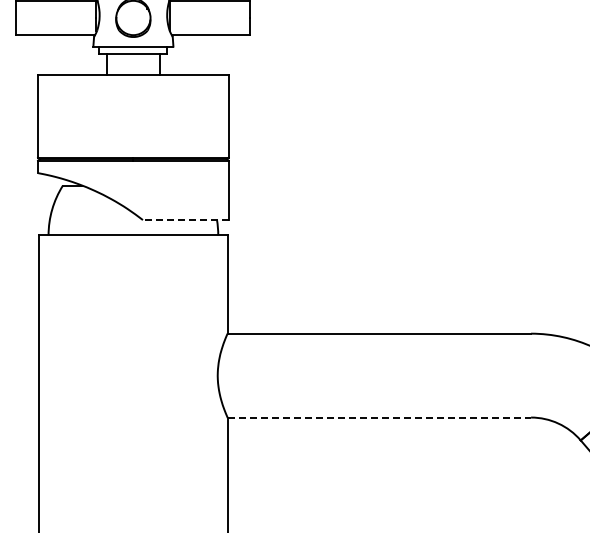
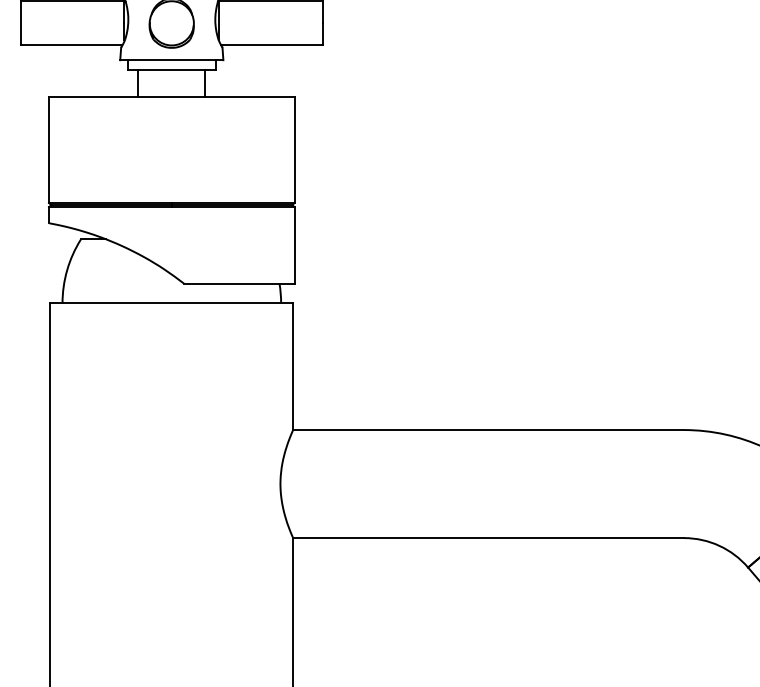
line: (185, 220) -> (238, 284), dashed -> solid
line: (379, 417) -> (488, 538), dashed -> solid

